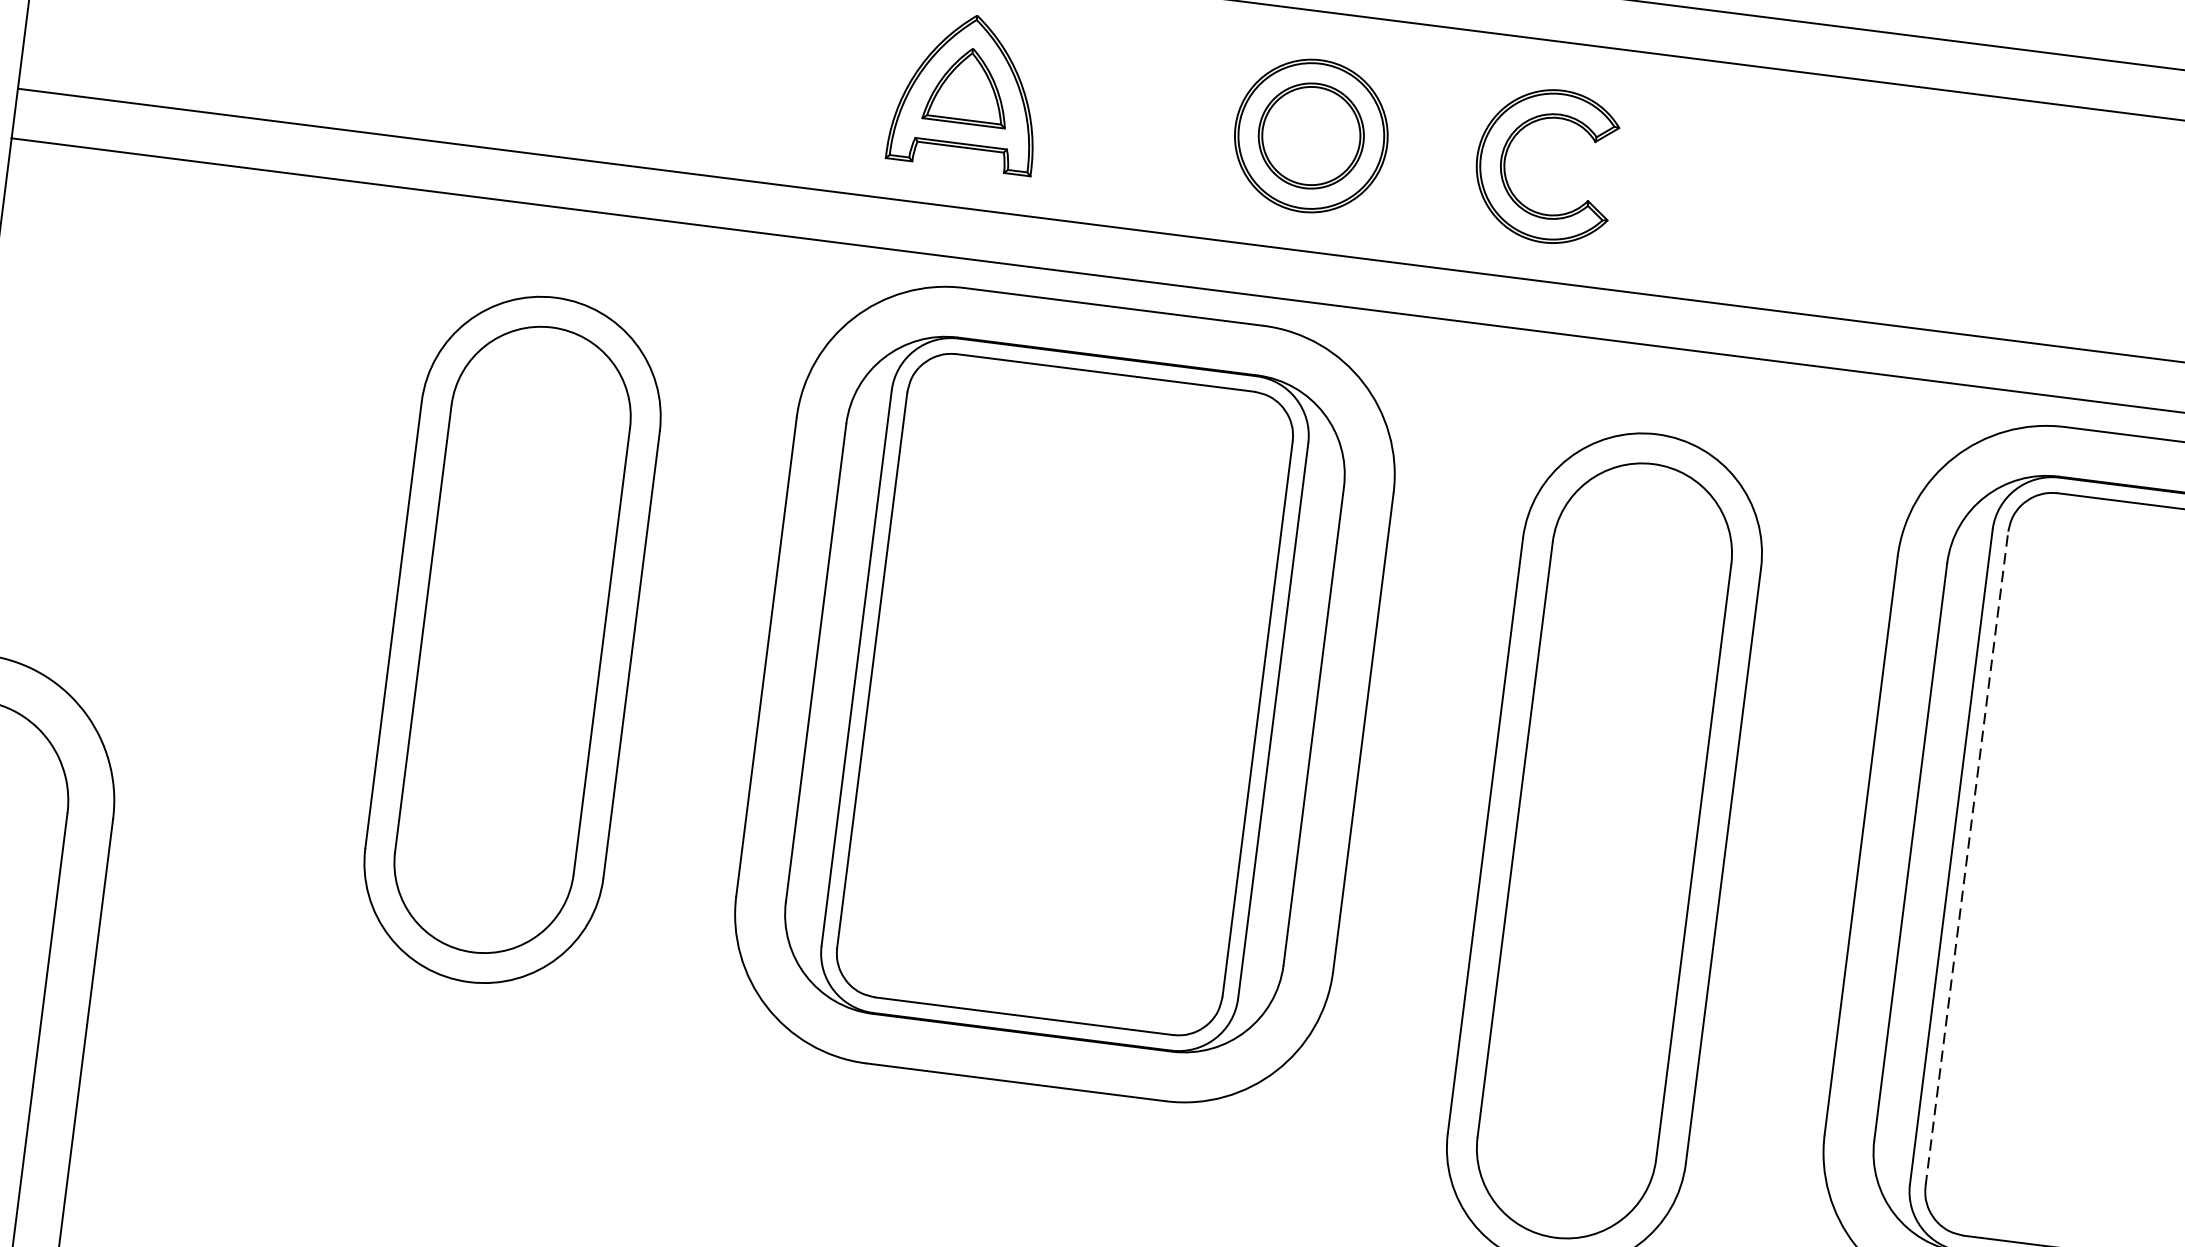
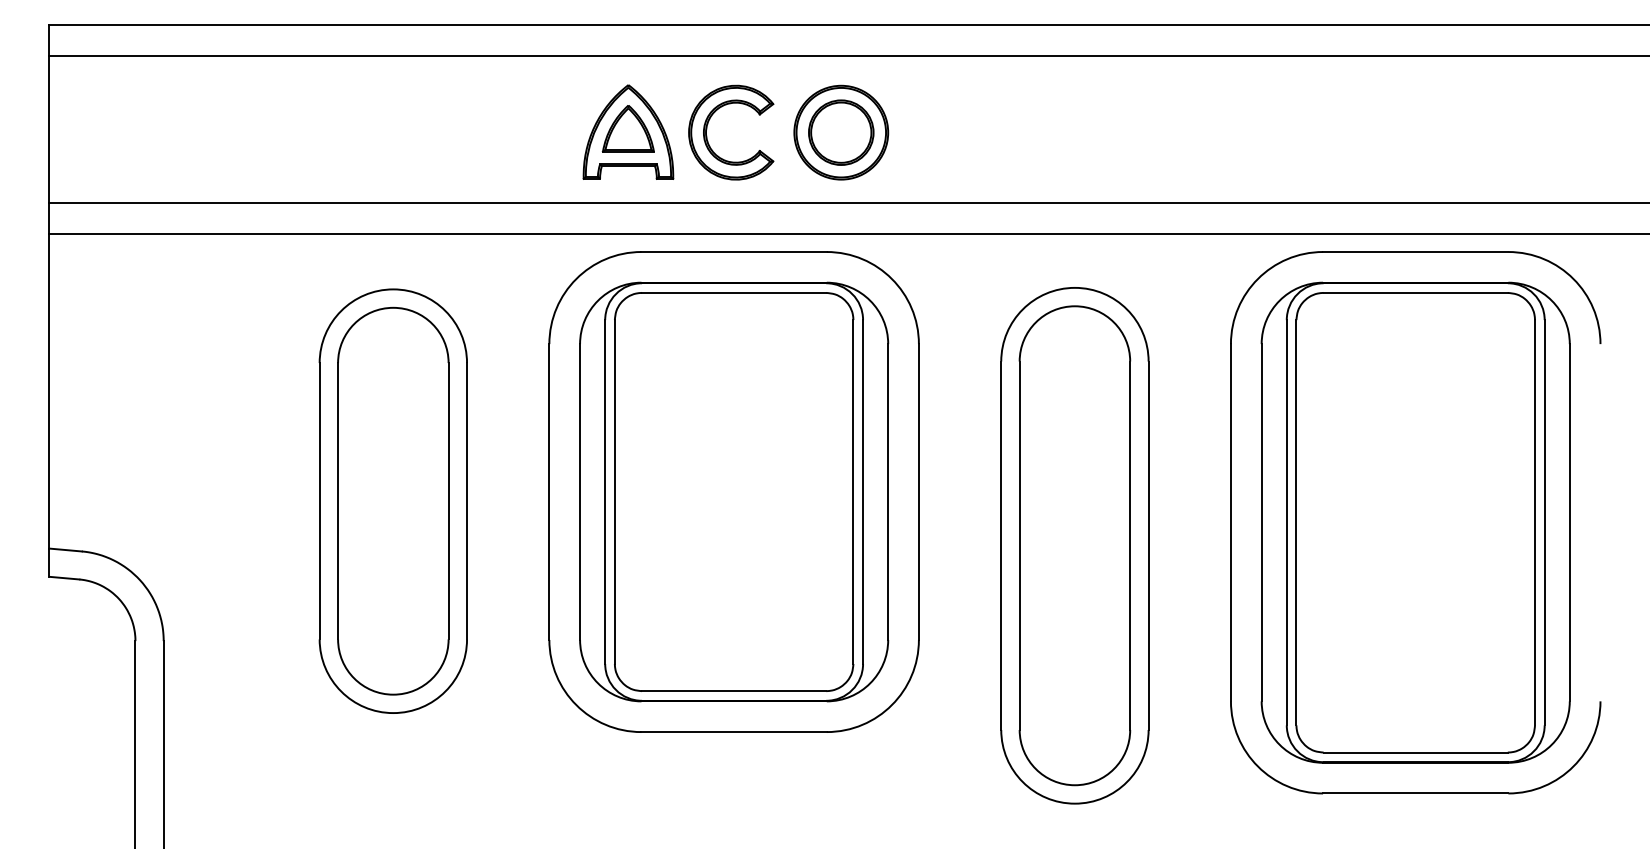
part: (1507, 155) -> (707, 129), moved
line: (1967, 858) -> (1296, 522), dashed -> solid

